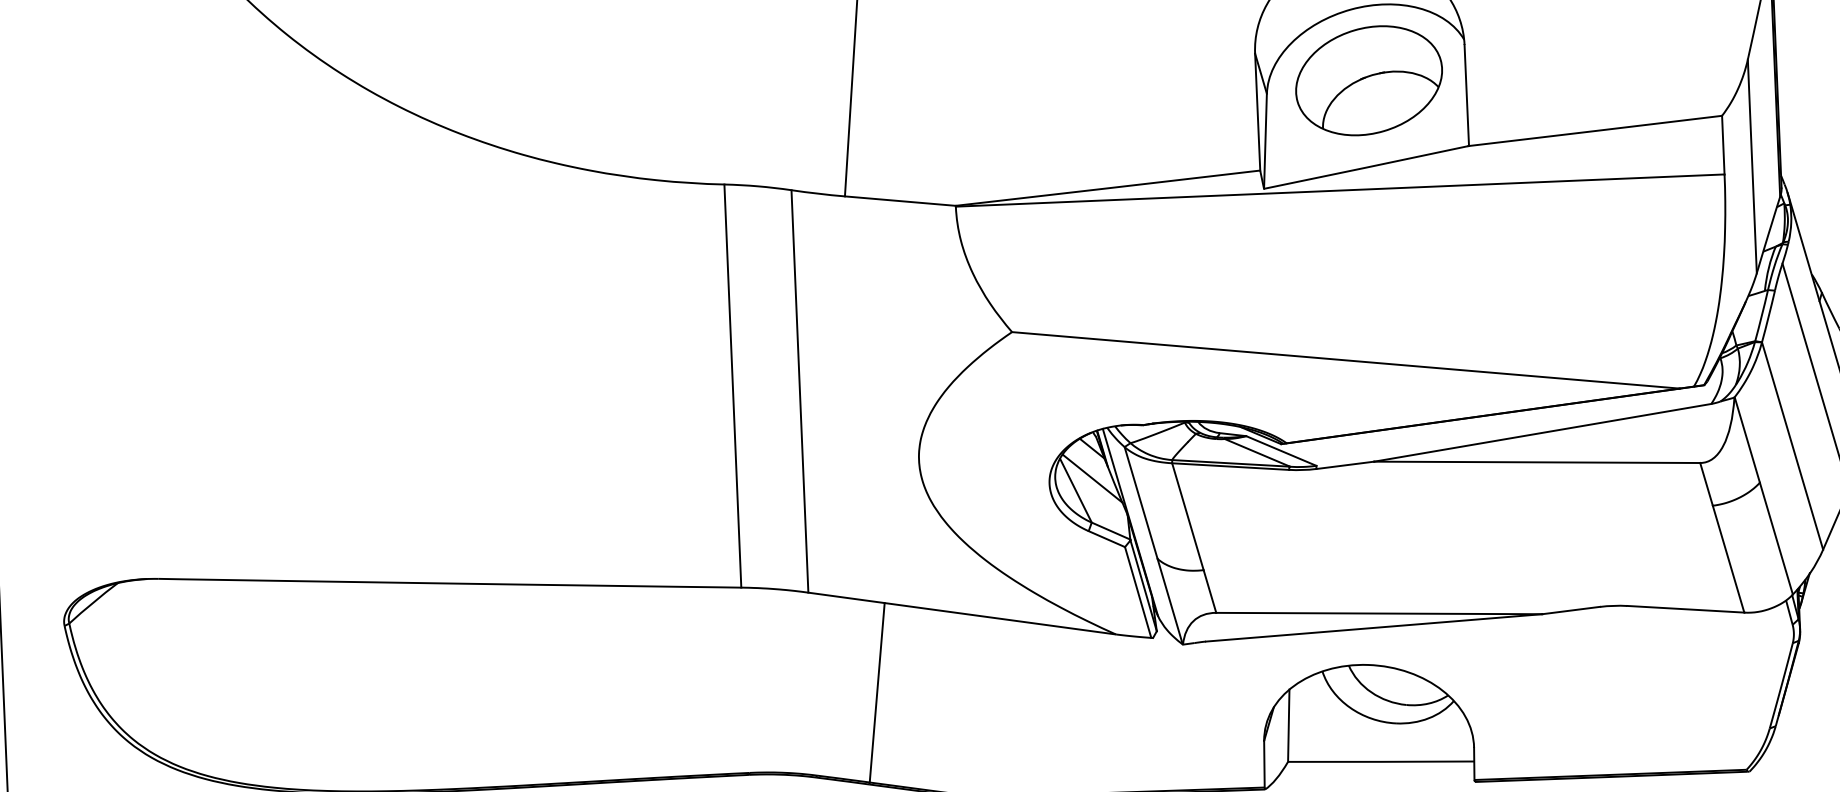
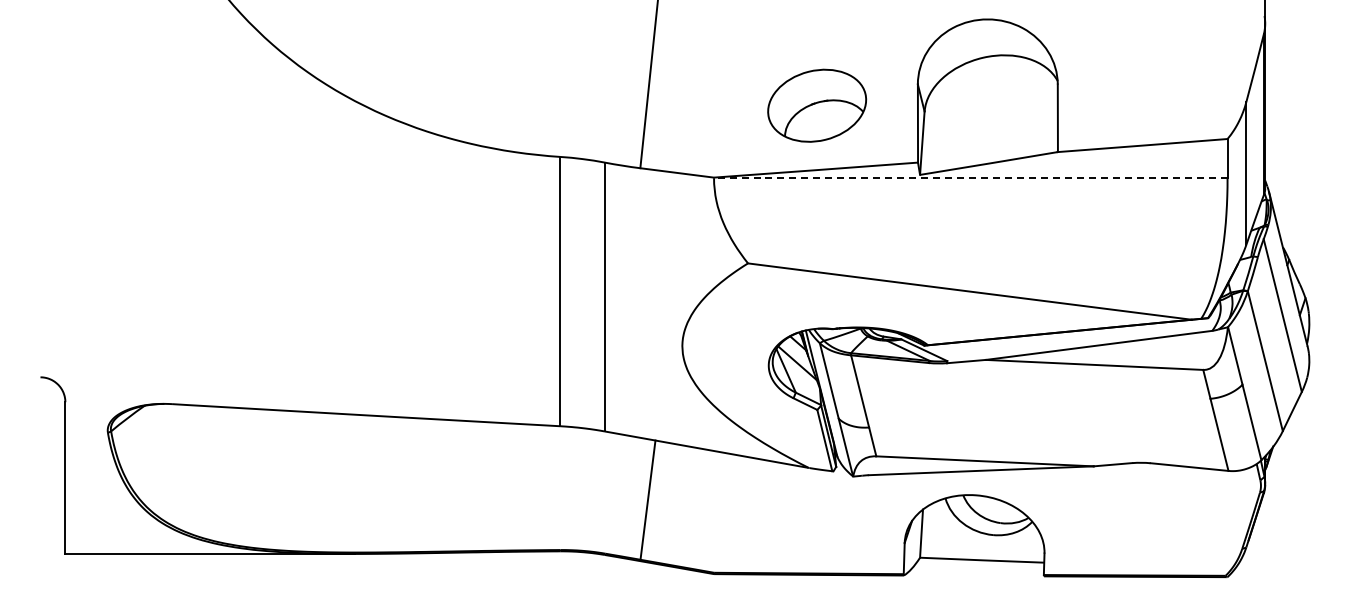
part: (1369, 80) -> (817, 105), moved
line: (1339, 191) -> (970, 178), solid -> dashed

